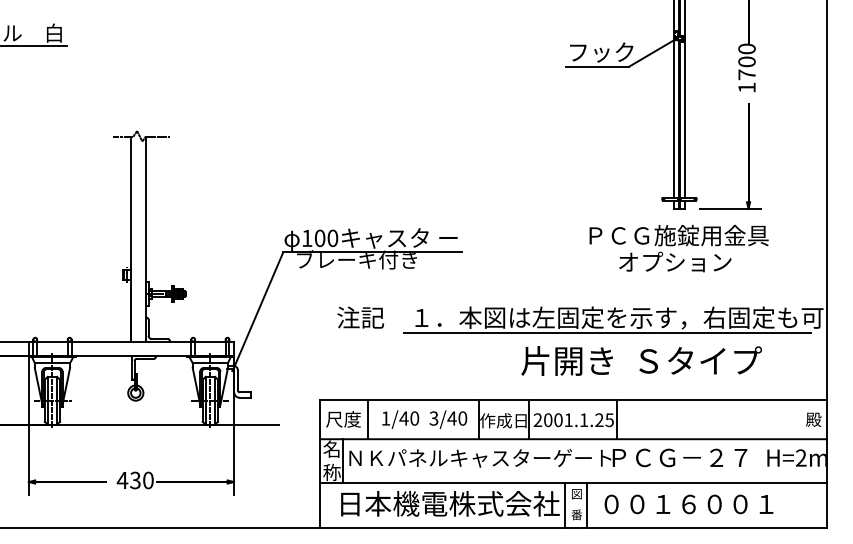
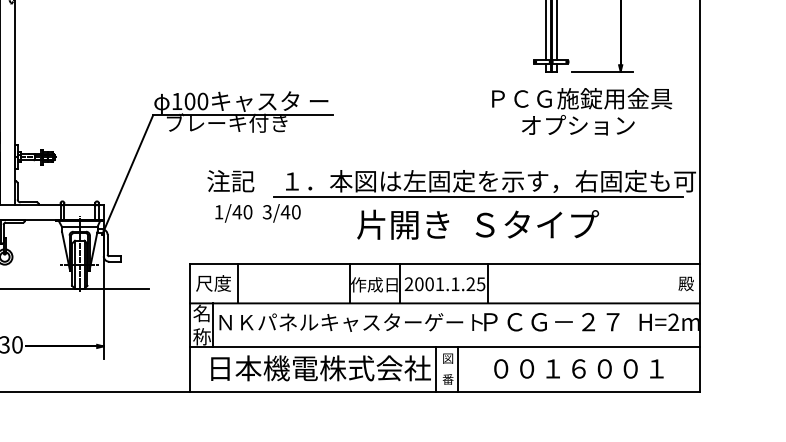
text: (678, 248) -> (581, 111), moved
text: (641, 360) -> (477, 224), moved
text: (424, 419) -> (257, 213), moved
text: (688, 504) -> (578, 369), moved

